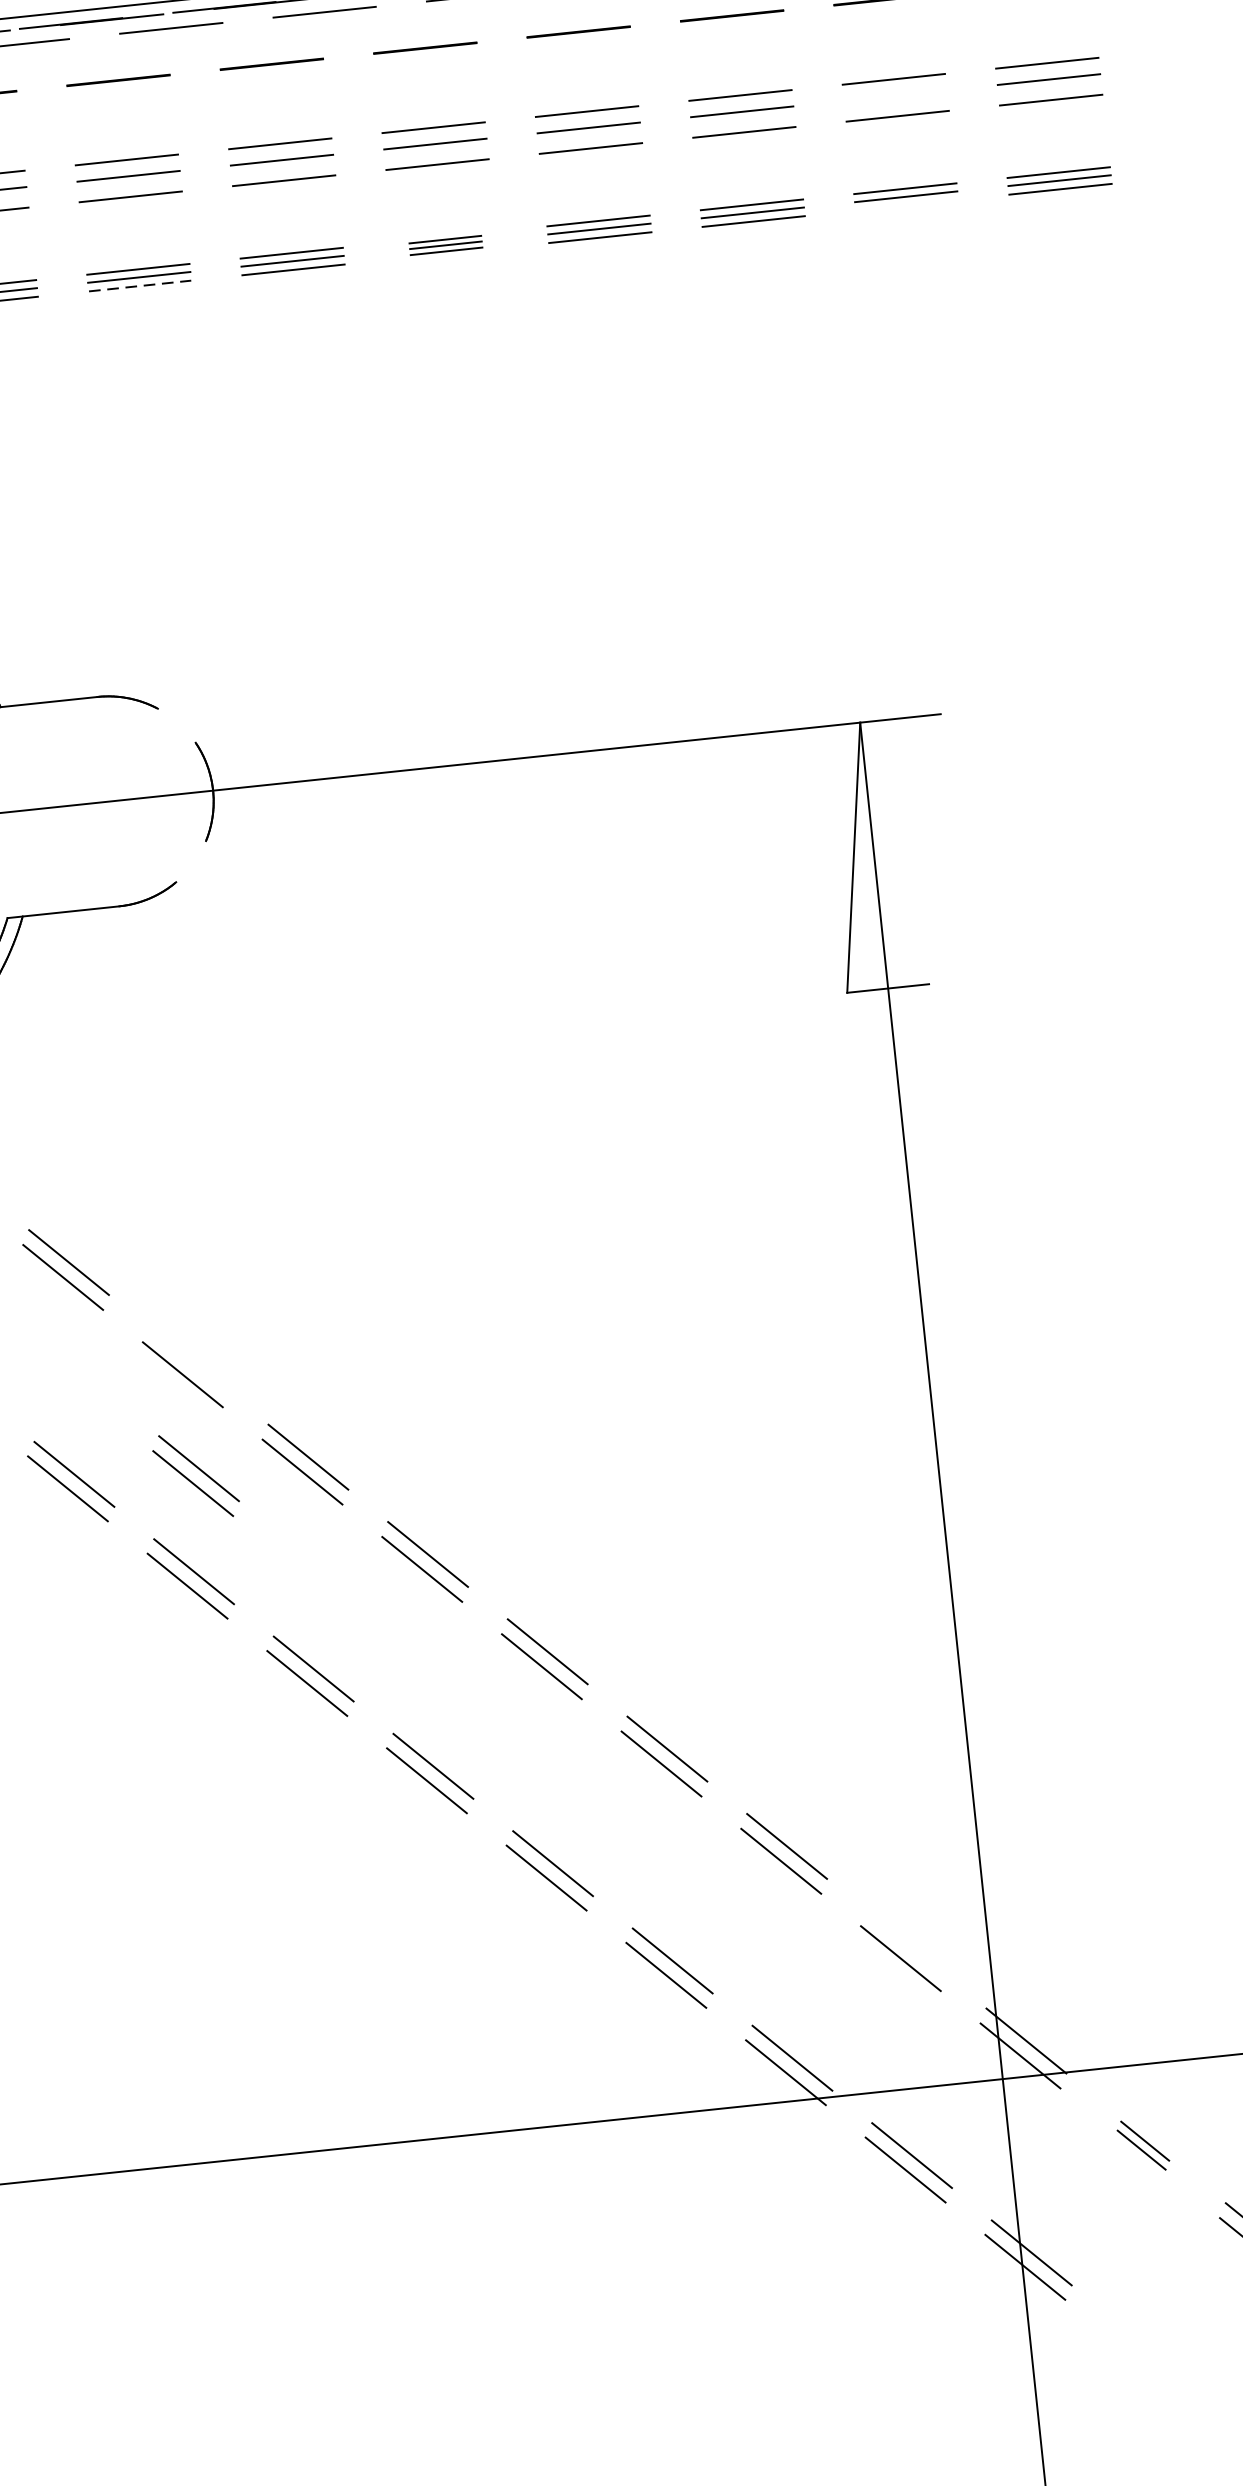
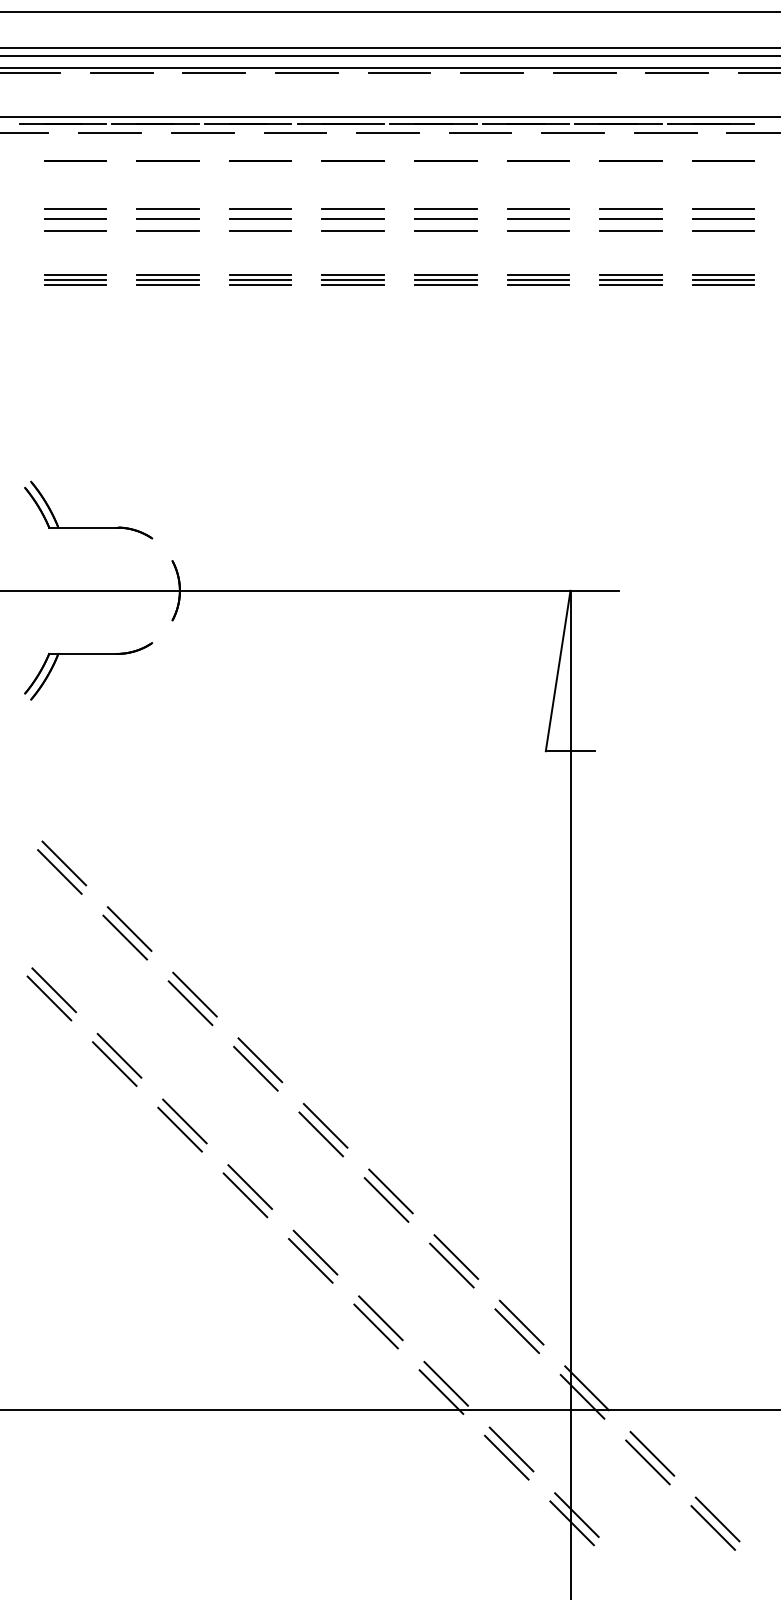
line: (894, 95) -> (630, 218), added
line: (906, 204) -> (630, 284), added
part: (444, 244) -> (352, 279), size x1.43
line: (140, 285) -> (168, 284), dashed -> solid
line: (188, 1358) -> (129, 928), added
part: (195, 1475) -> (126, 998), removed
line: (906, 1943) -> (521, 1322), added
part: (1143, 2144) -> (650, 1457), size x1.67

